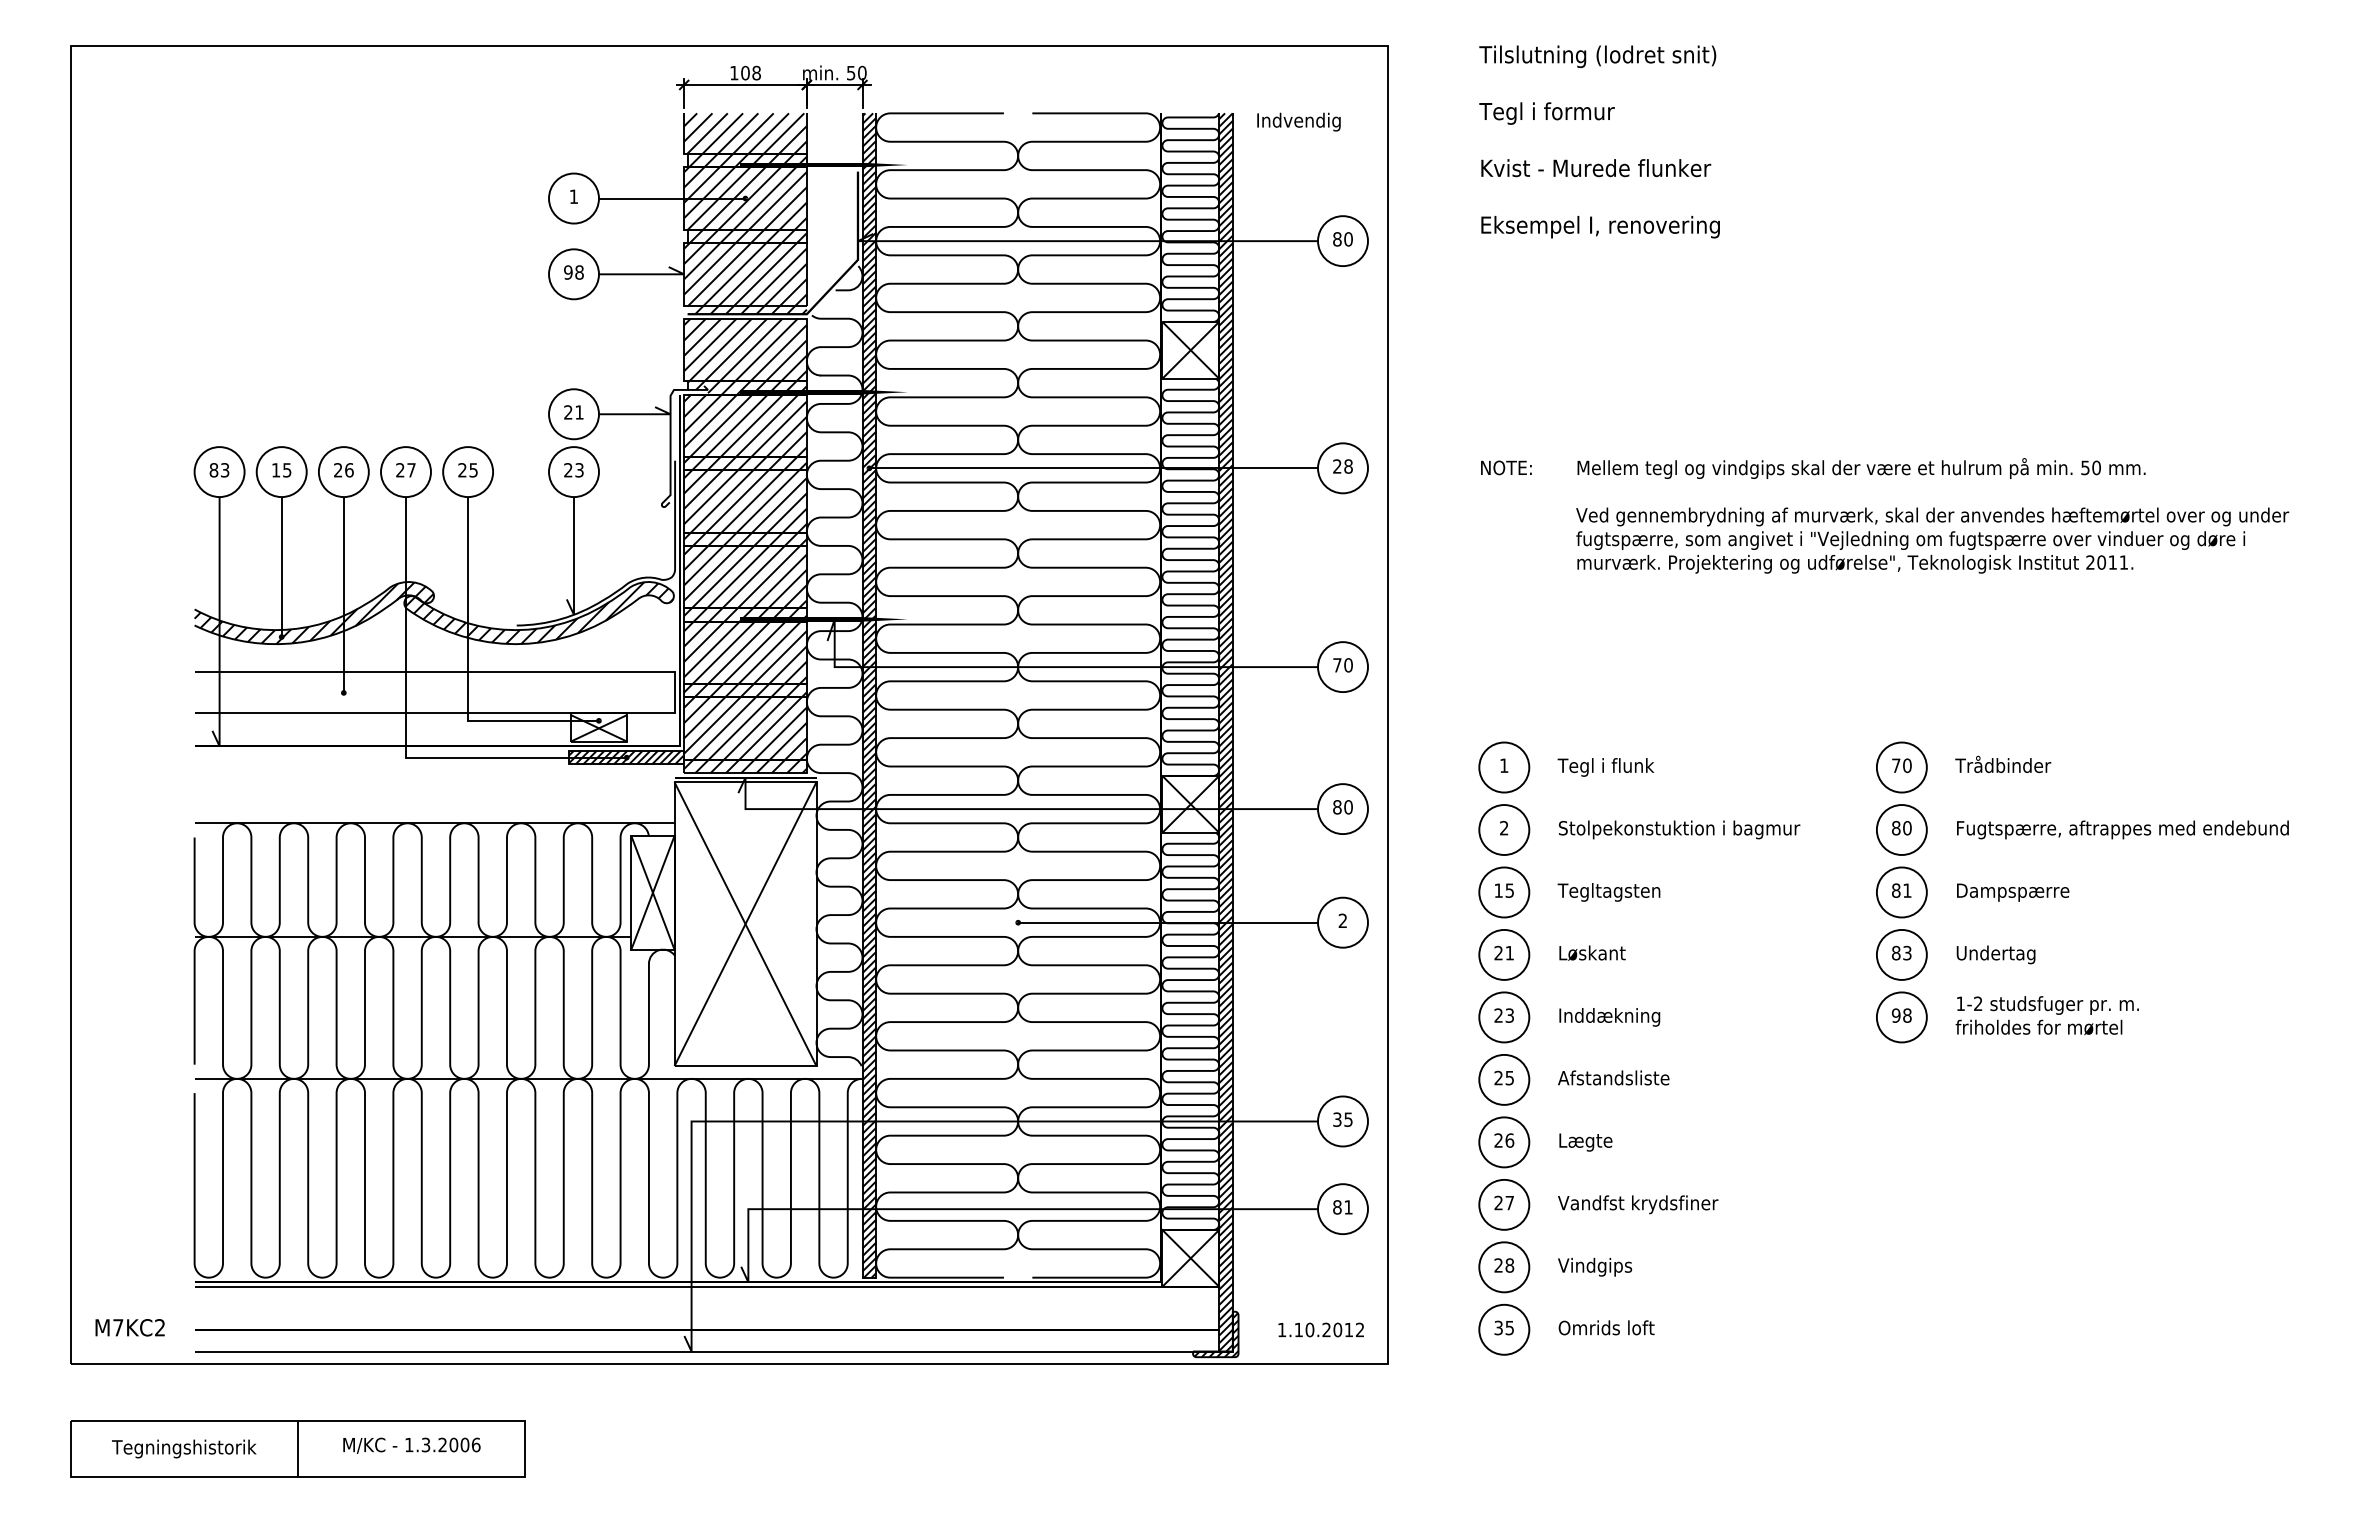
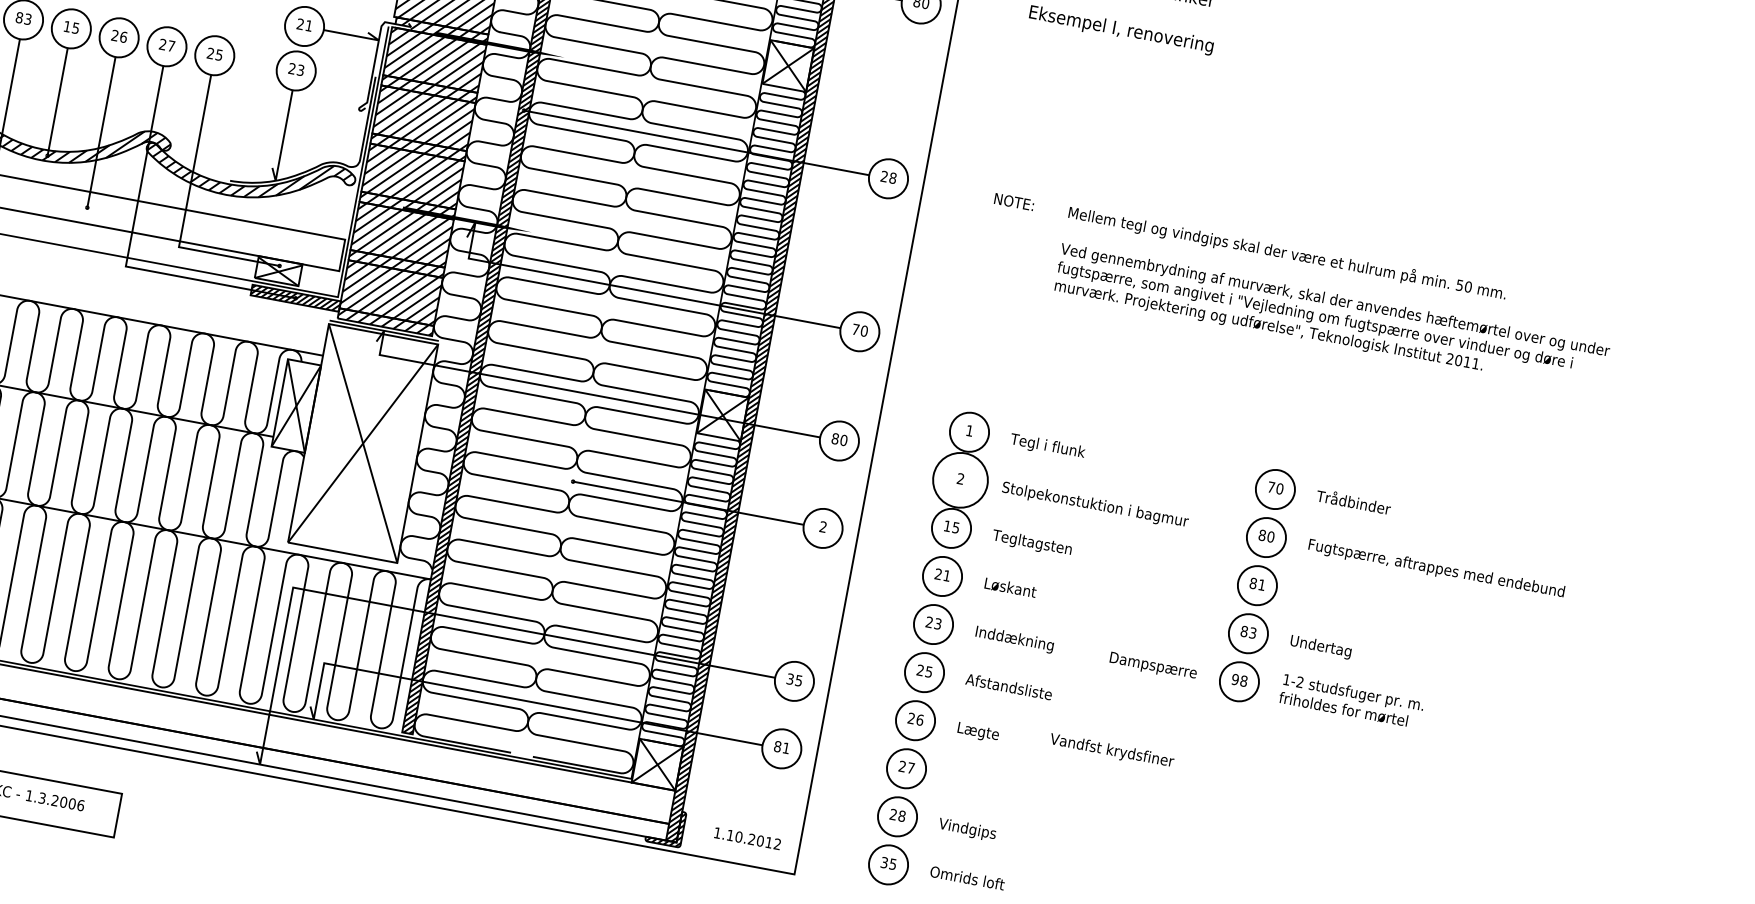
circle: (1504, 830) -> (960, 480), size x1.4
text: (2013, 892) -> (1153, 666), moved
text: (1638, 1204) -> (1112, 751), moved

